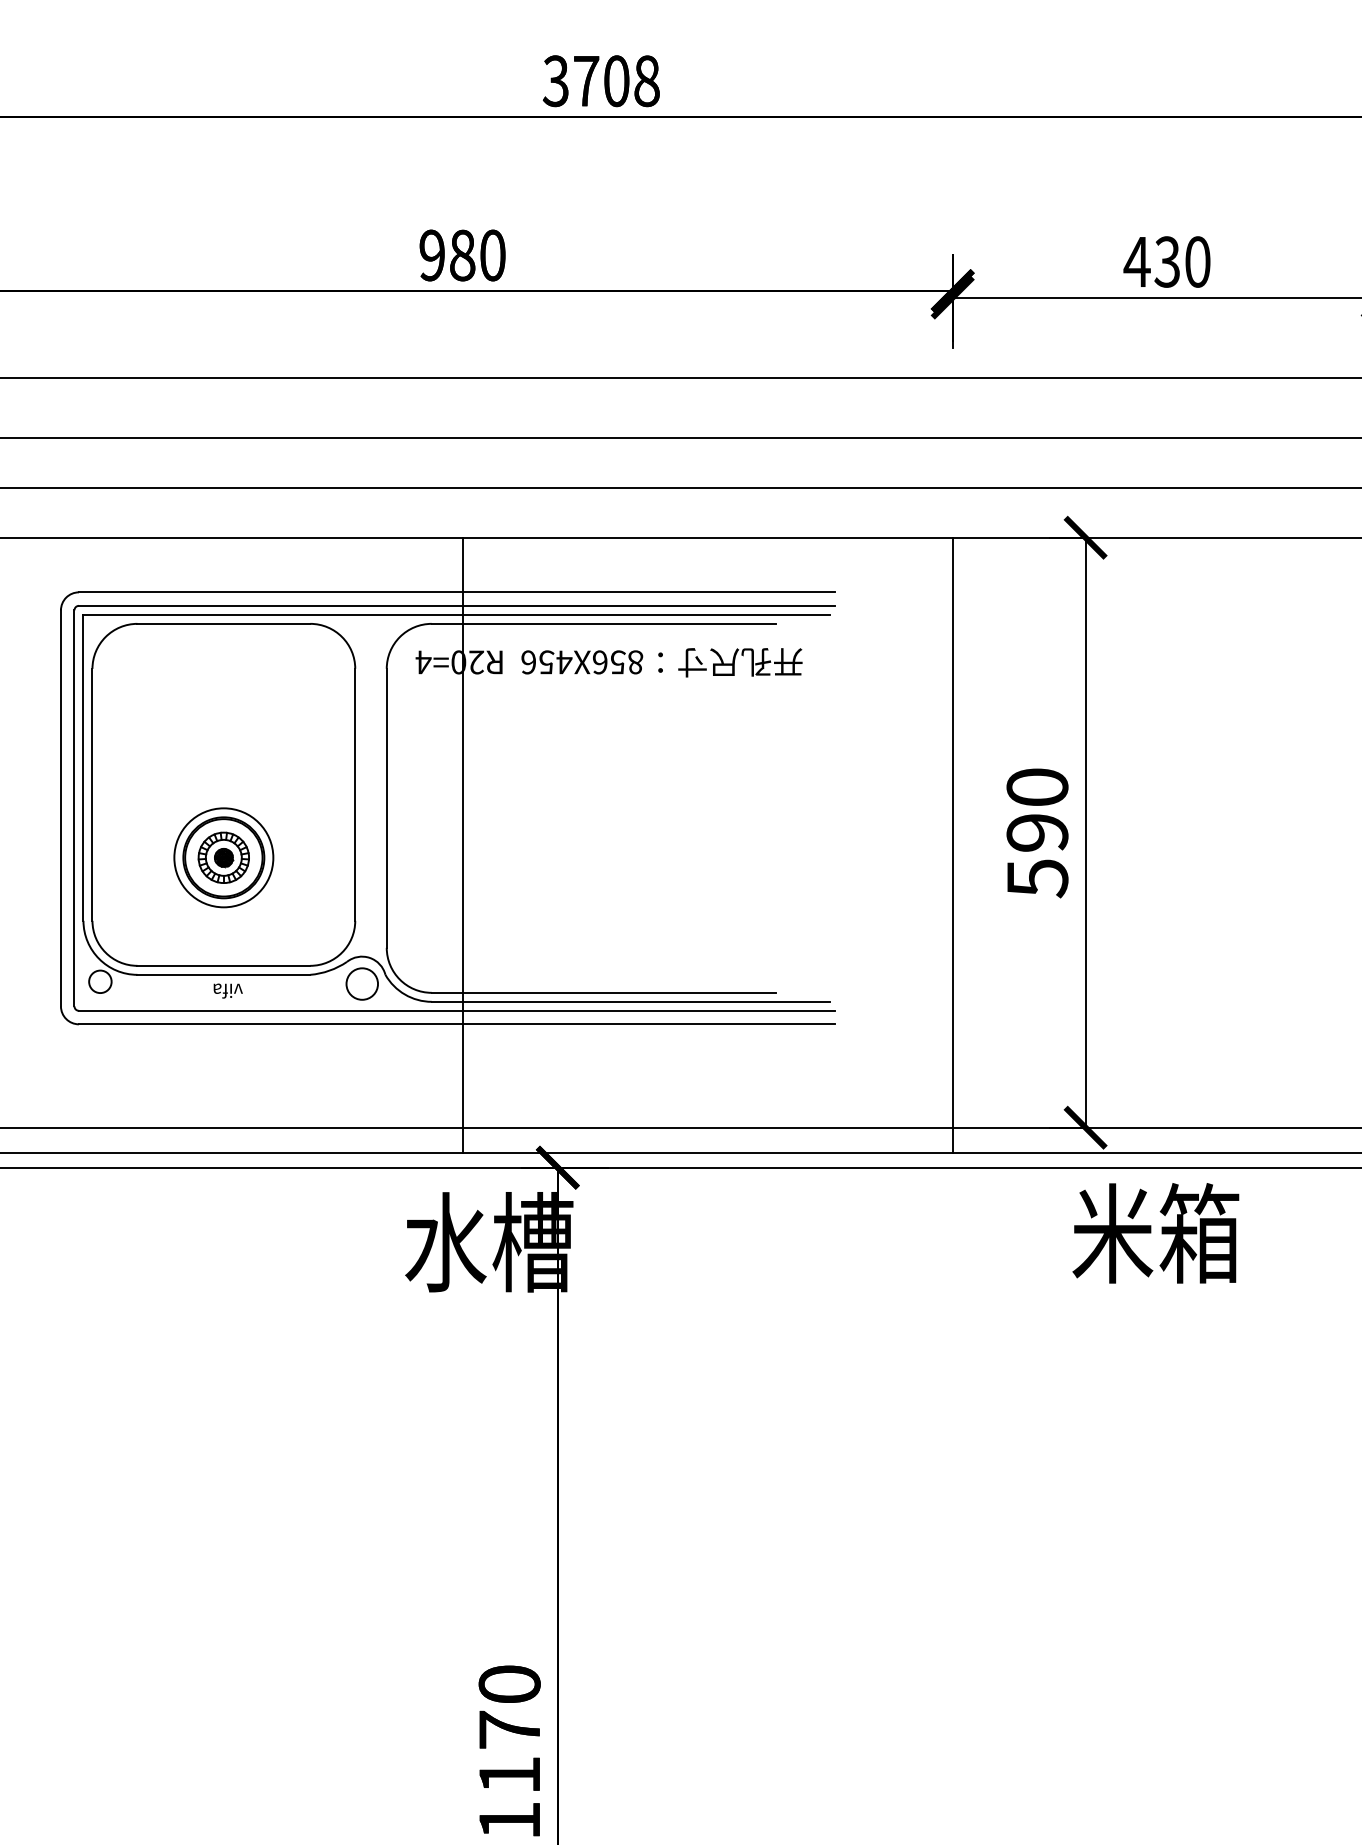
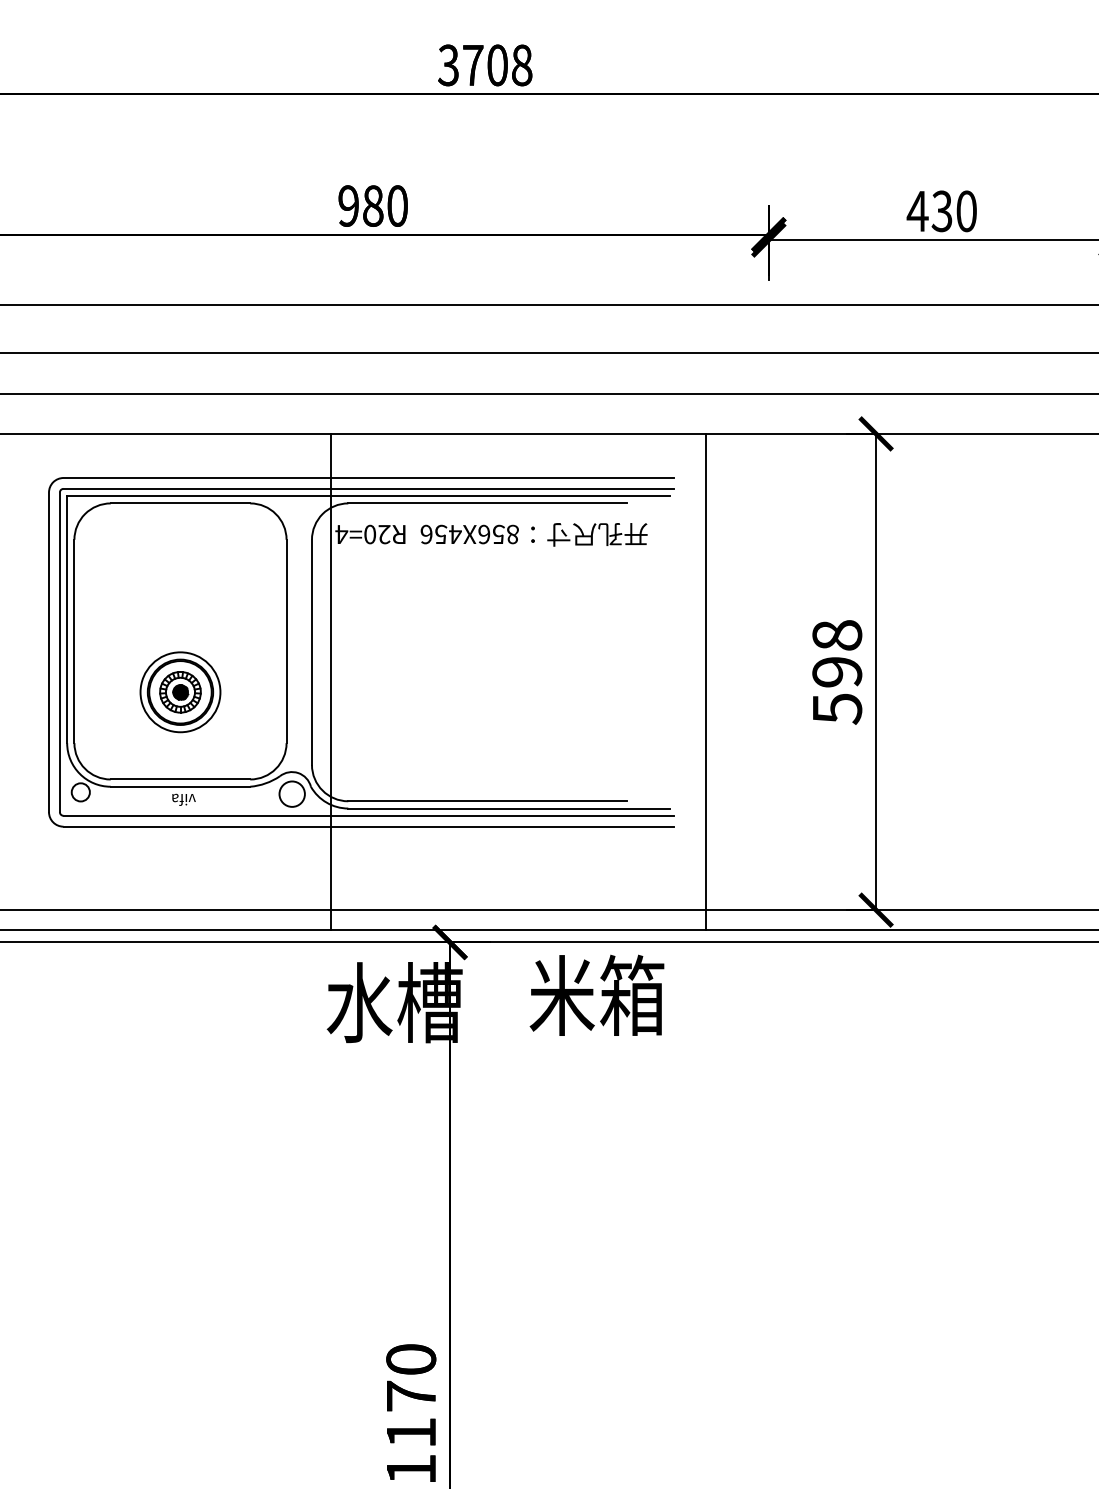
text: (1037, 787) -> (837, 635), 590 -> 598
line: (462, 844) -> (331, 681), moved
line: (952, 844) -> (705, 681), moved
text: (1155, 1233) -> (596, 995), moved

